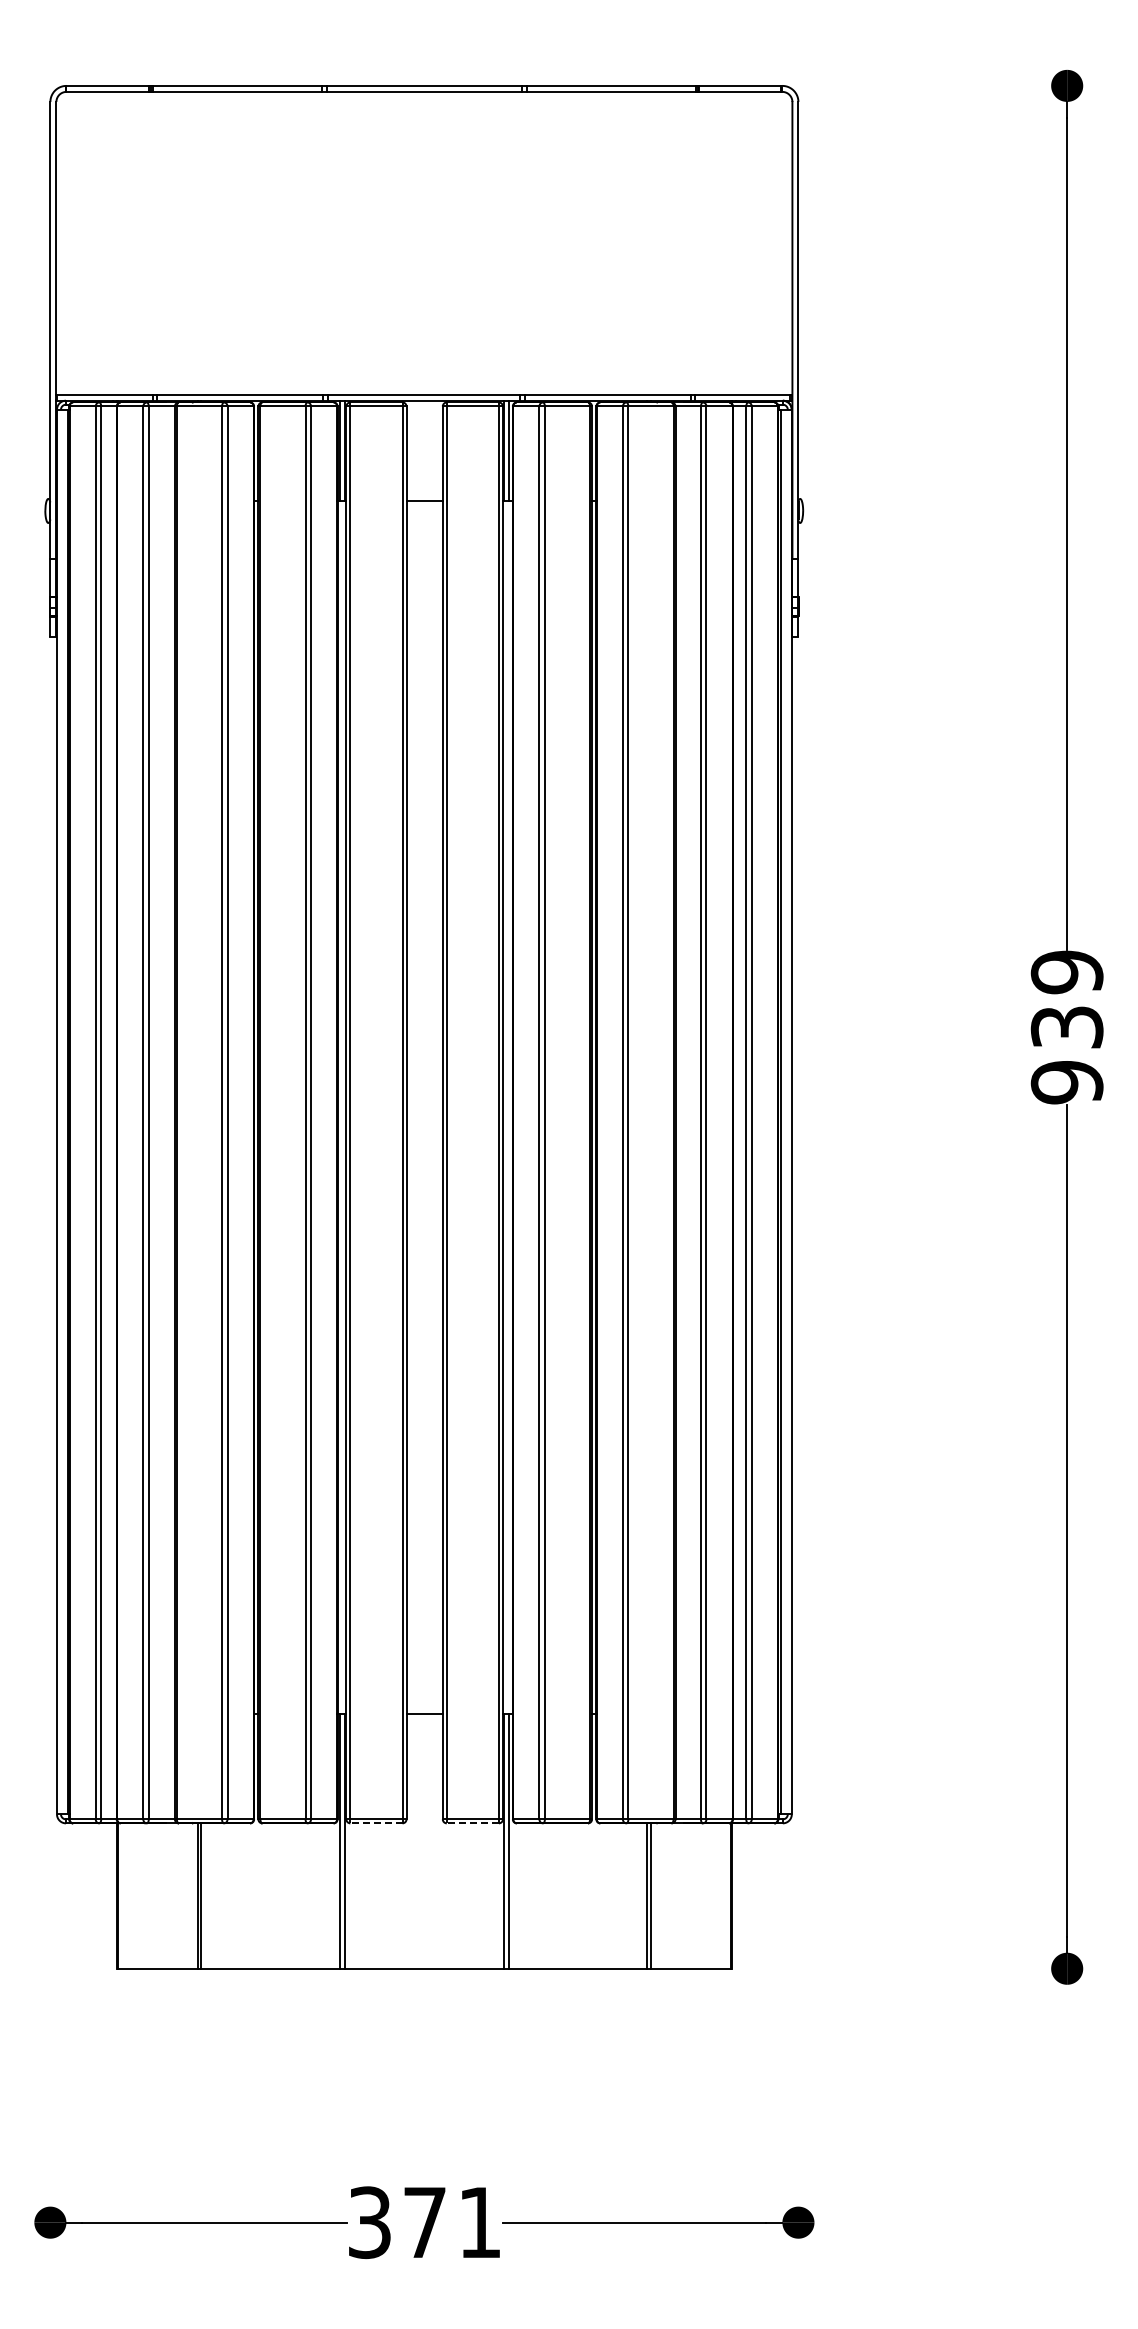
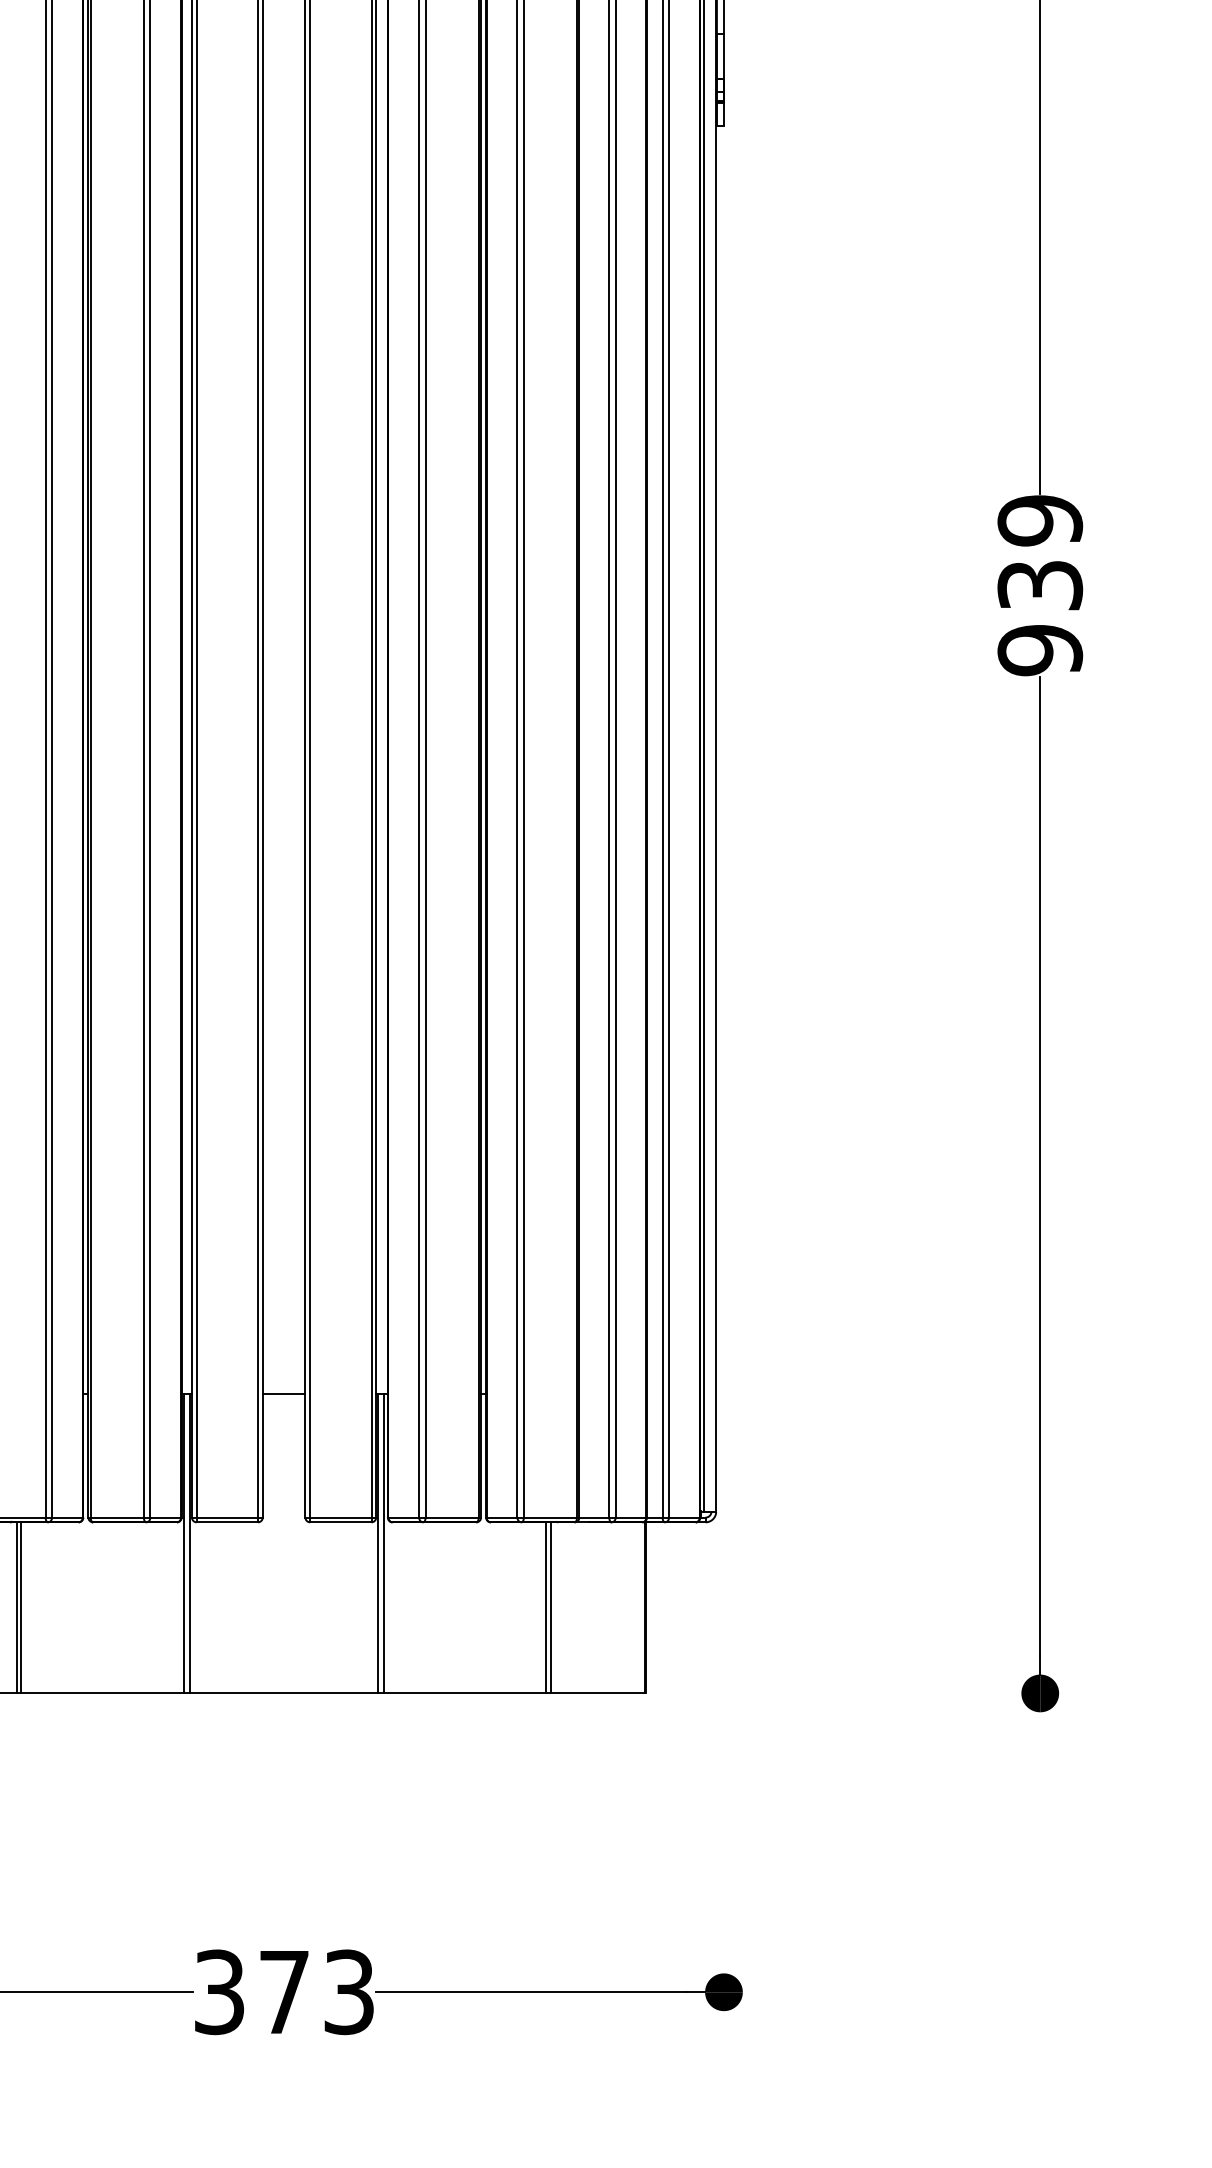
line: (375, 1823) -> (226, 1522), dashed -> solid
line: (472, 1823) -> (340, 1522), dashed -> solid
text: (479, 2222) -> (348, 1992), 371 -> 373

